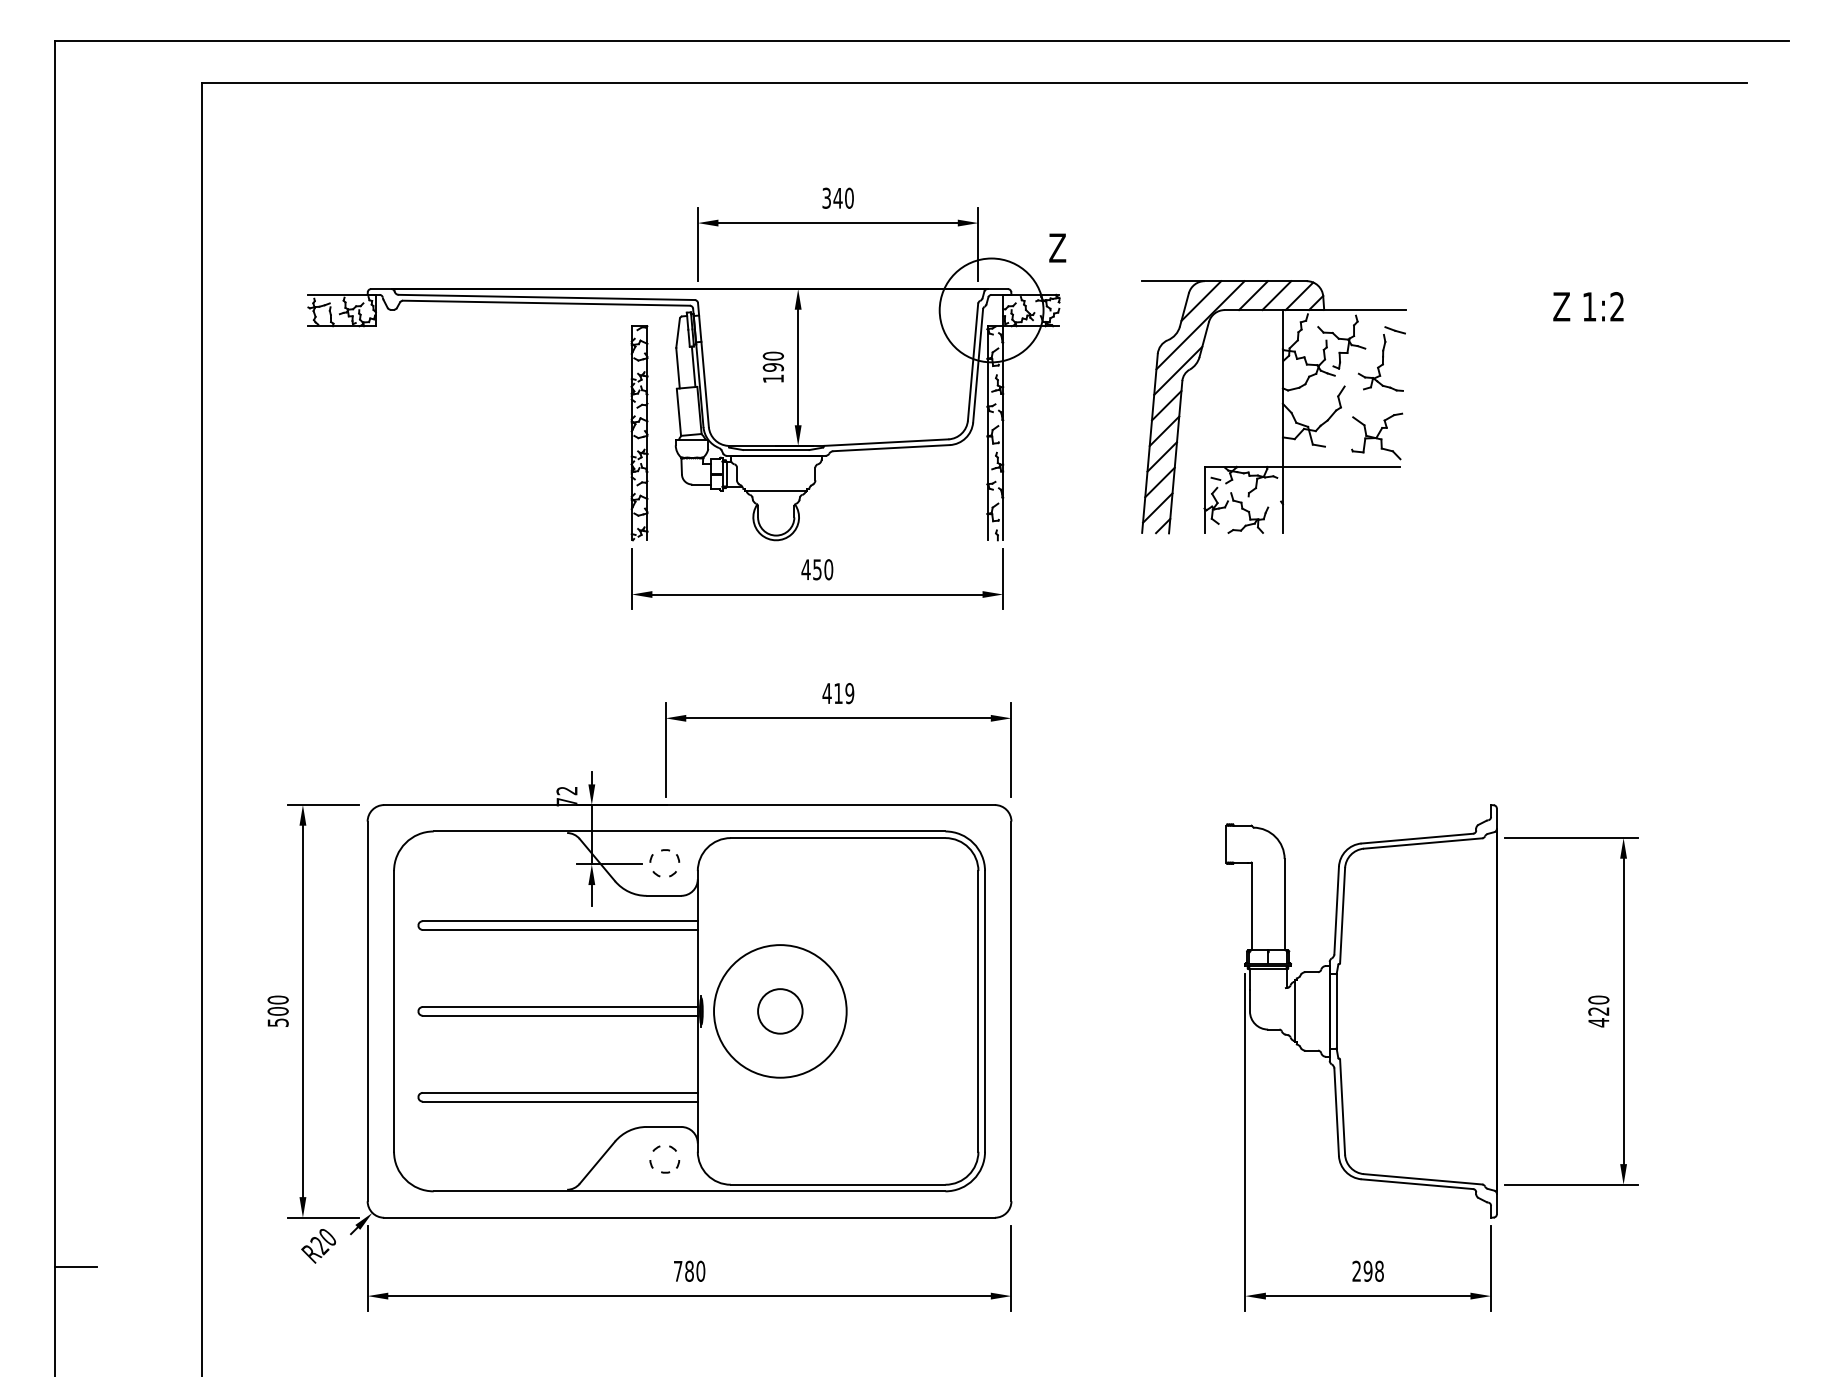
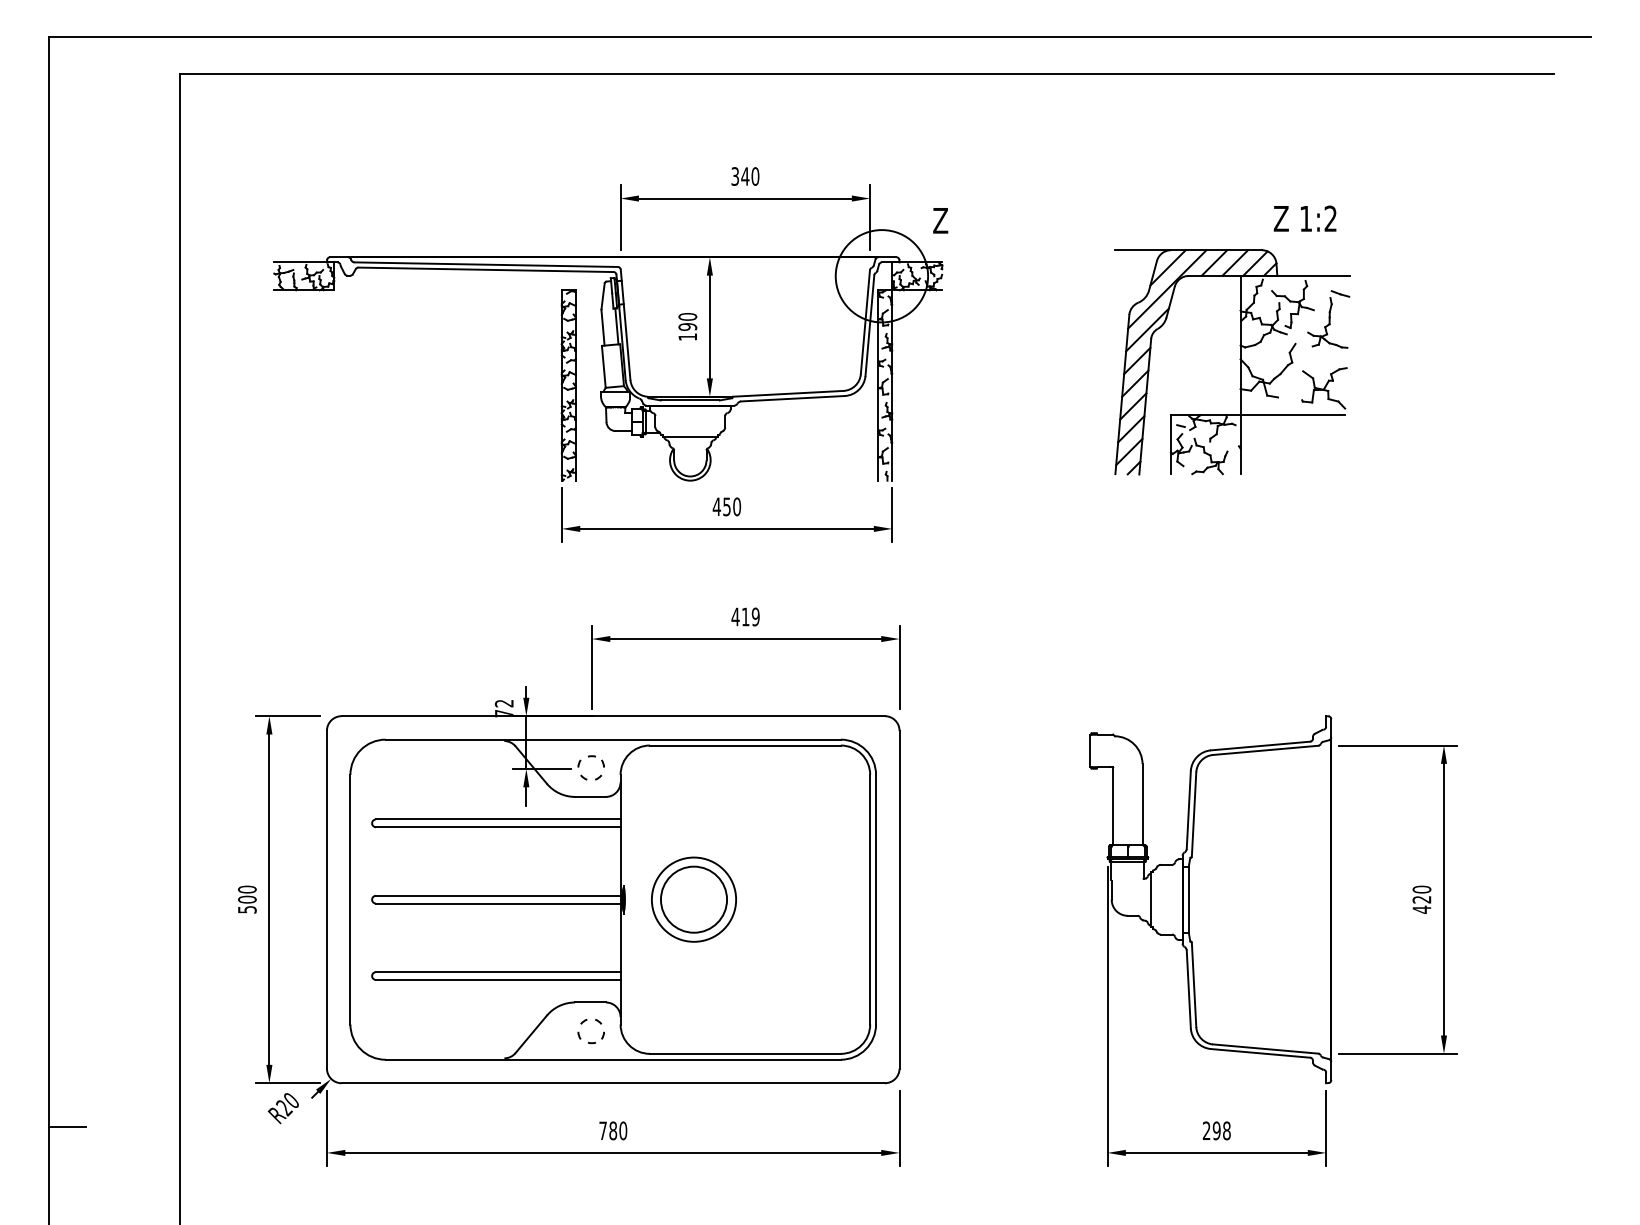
text: (1588, 306) -> (1305, 218), moved
part: (1281, 403) -> (1239, 359), moved
circle: (779, 1011) -> (693, 899), size x0.71
circle: (780, 1011) -> (694, 899), size x1.67

